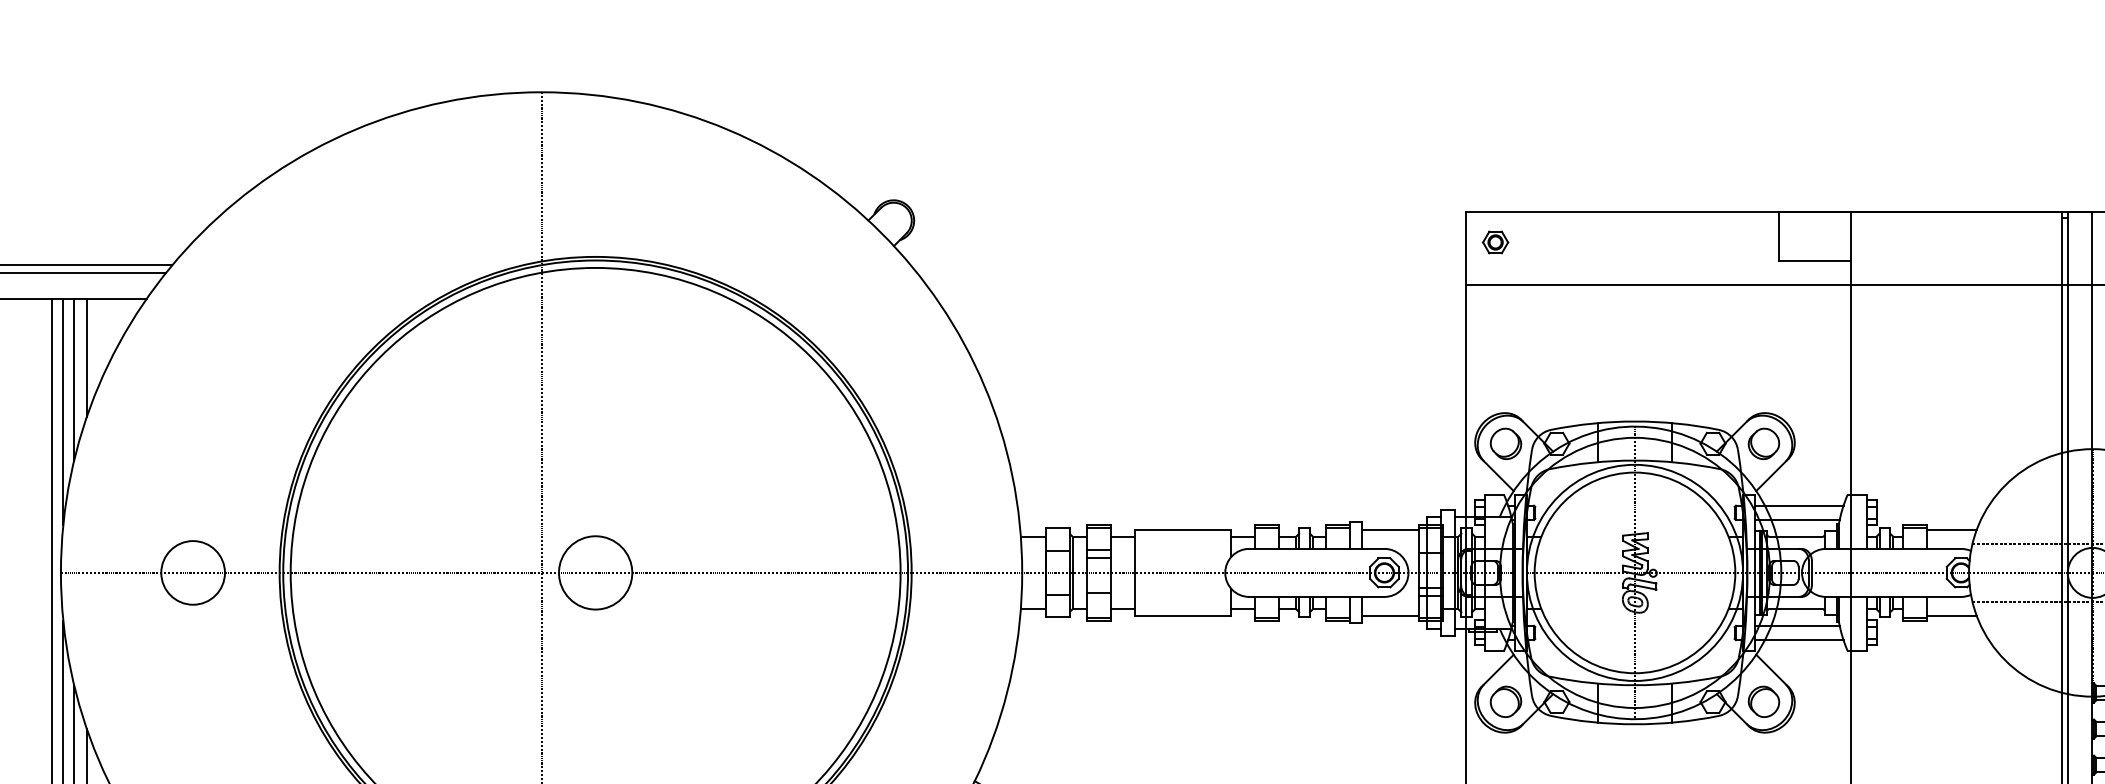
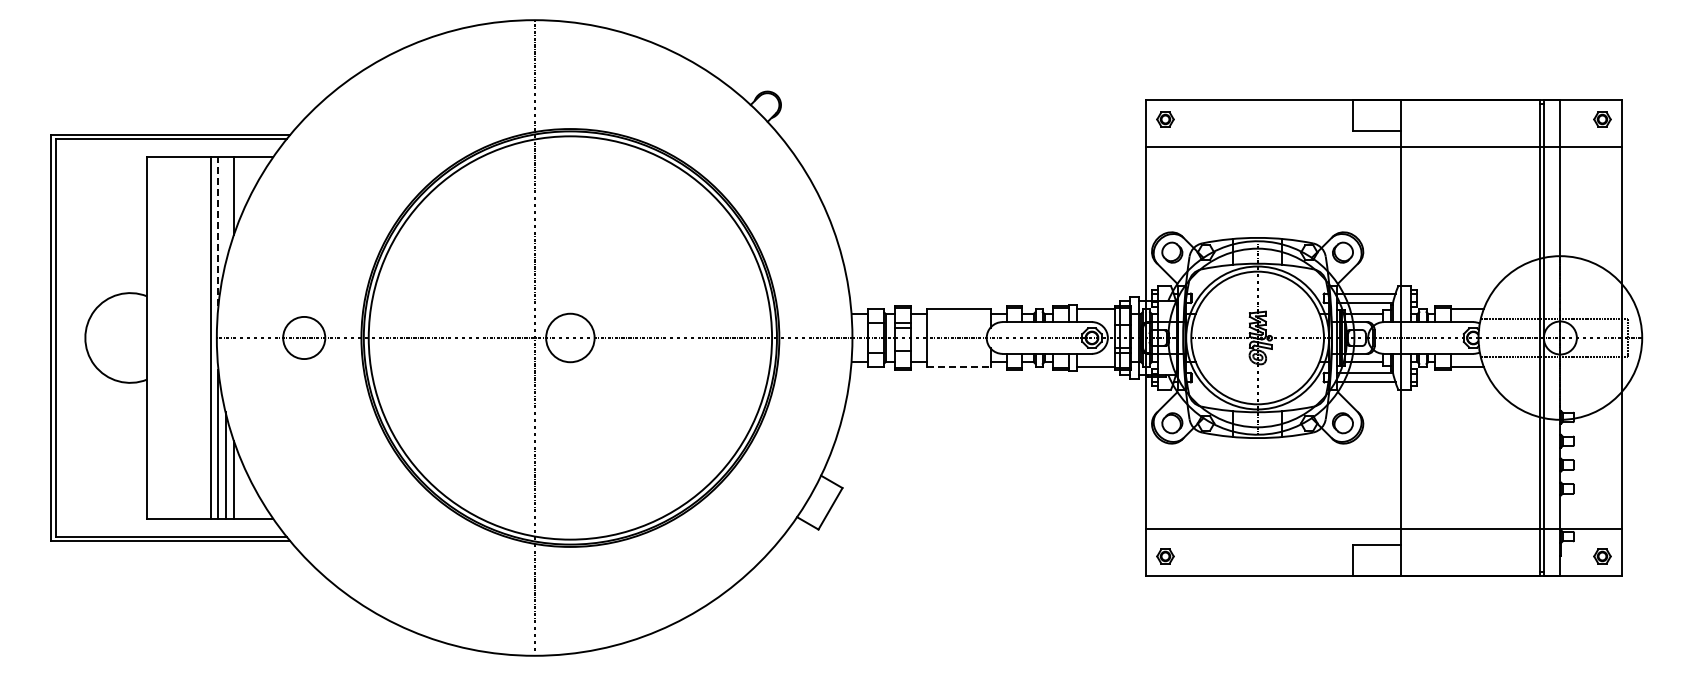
line: (74, 378) -> (225, 209), removed
line: (63, 411) -> (218, 231), solid -> dashed
line: (1182, 616) -> (958, 366), solid -> dashed

